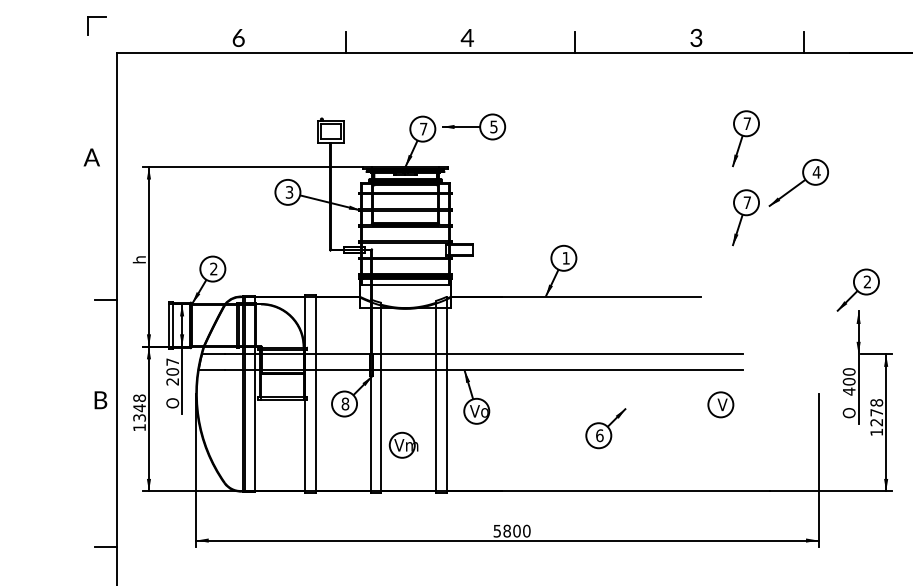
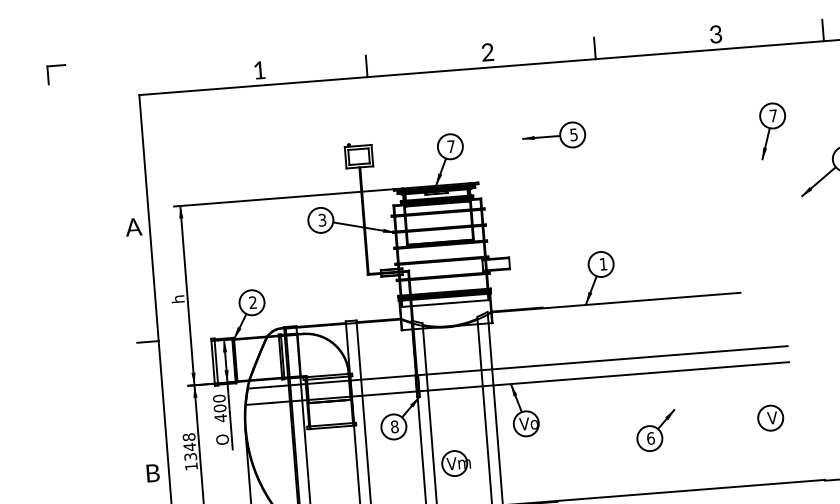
part: (96, 17) -> (55, 65), moved
text: (238, 37) -> (259, 69), 6 -> 1
text: (466, 37) -> (486, 51), 4 -> 2
part: (474, 126) -> (554, 135), moved
text: (91, 157) -> (133, 227), moved
part: (745, 217) -> (778, 209), removed
text: (172, 371) -> (219, 408), 207 -> 400
text: (100, 400) -> (152, 473), moved
part: (720, 404) -> (770, 417), moved

